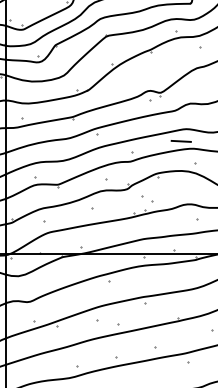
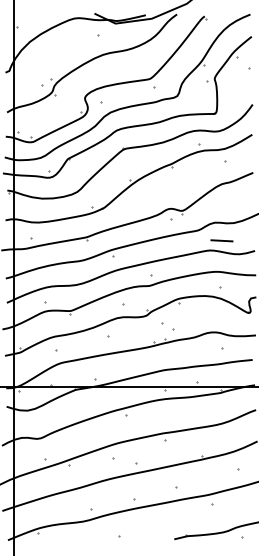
line: (180, 141) -> (221, 240), moved

